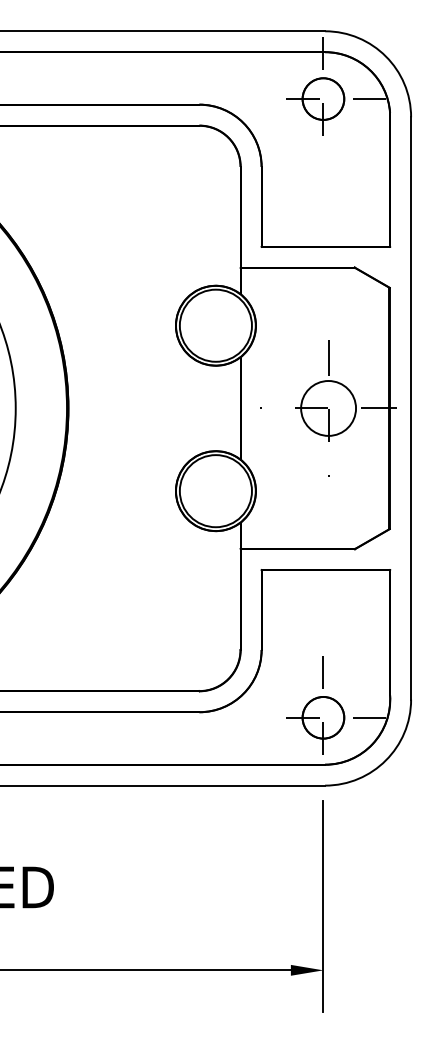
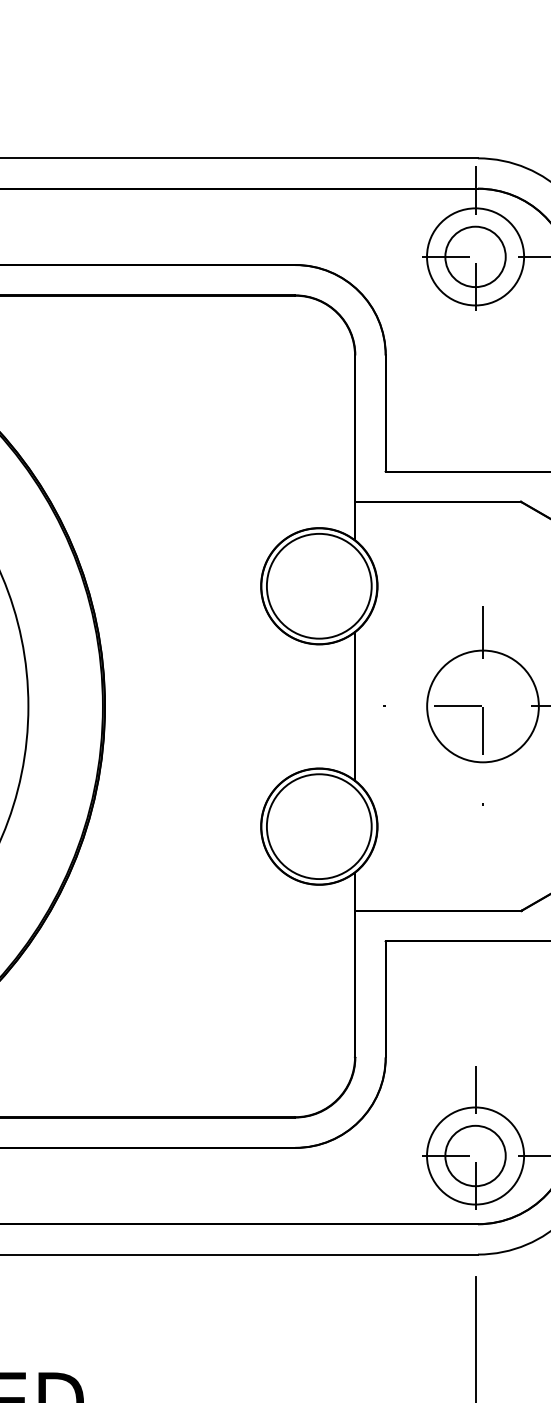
circle: (323, 98) -> (475, 256), size x1.6
circle: (328, 408) -> (482, 706), size x1.4
circle: (323, 717) -> (475, 1155), size x1.6

